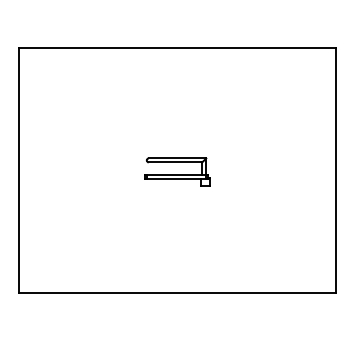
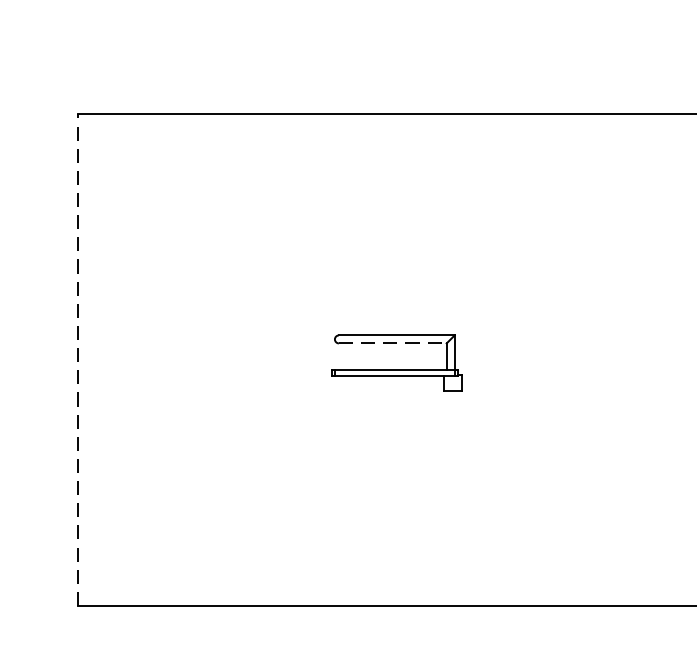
line: (175, 162) -> (392, 343), solid -> dashed
line: (19, 170) -> (78, 359), solid -> dashed

